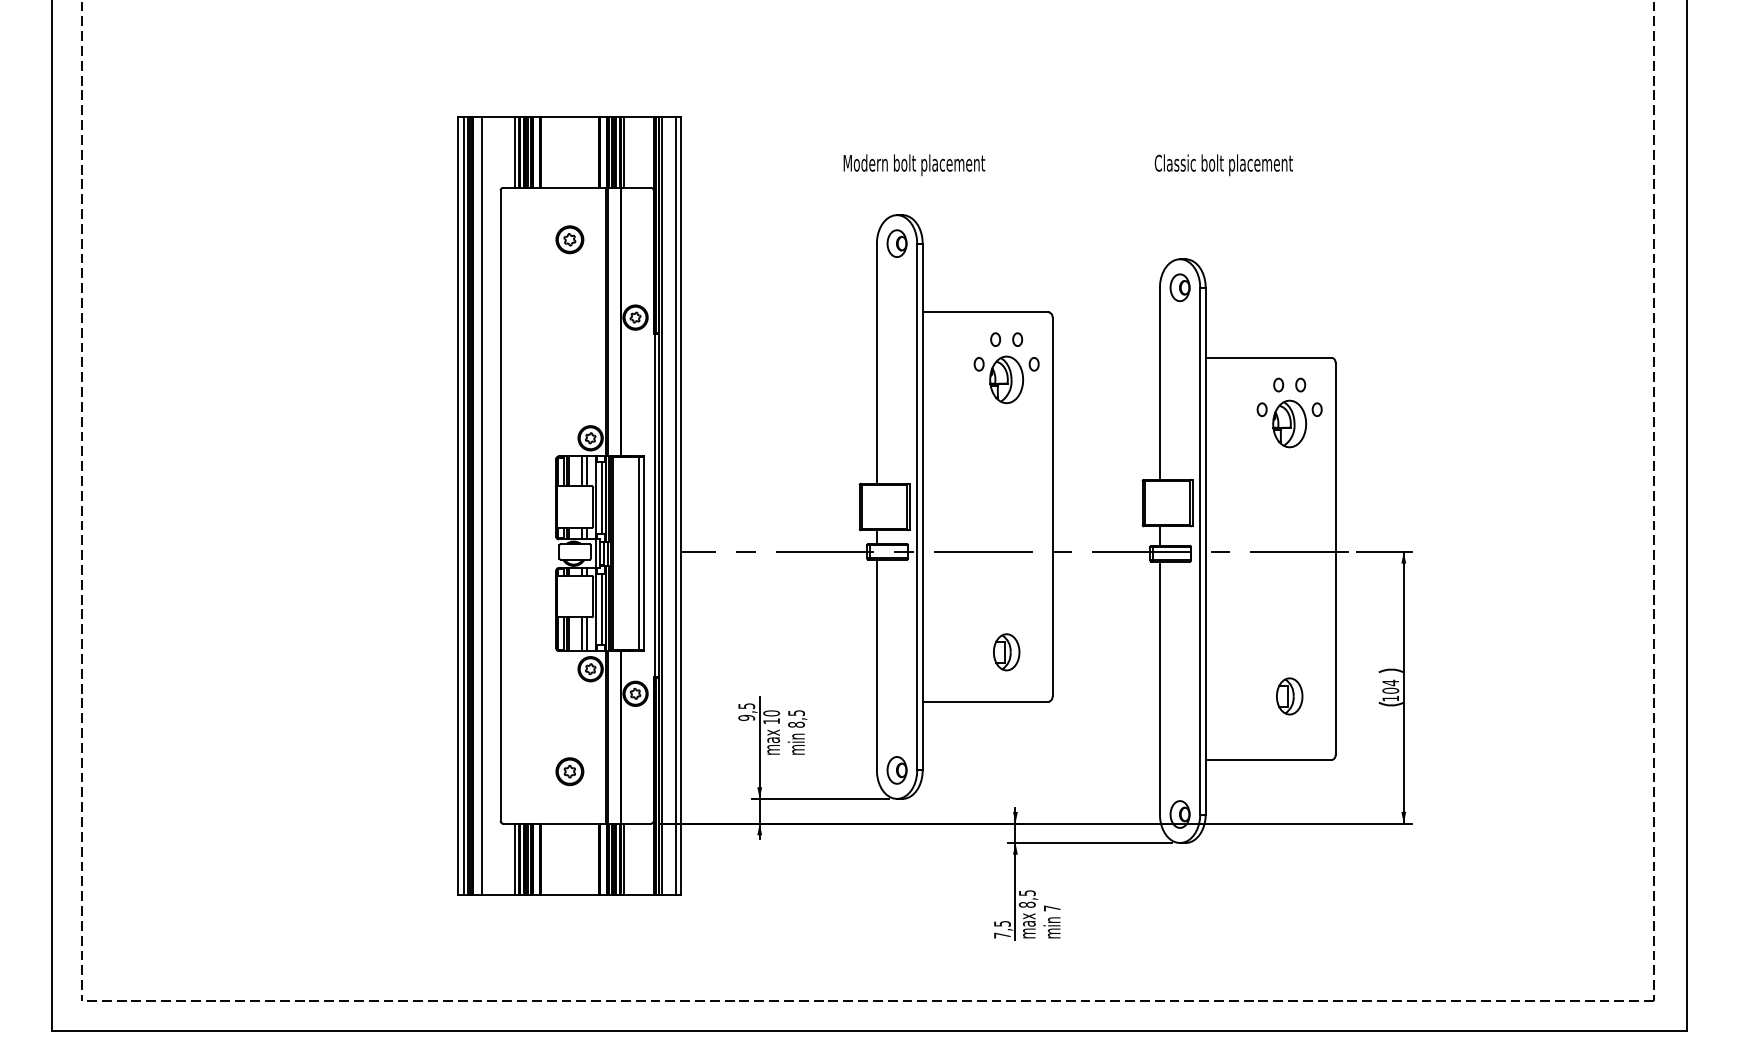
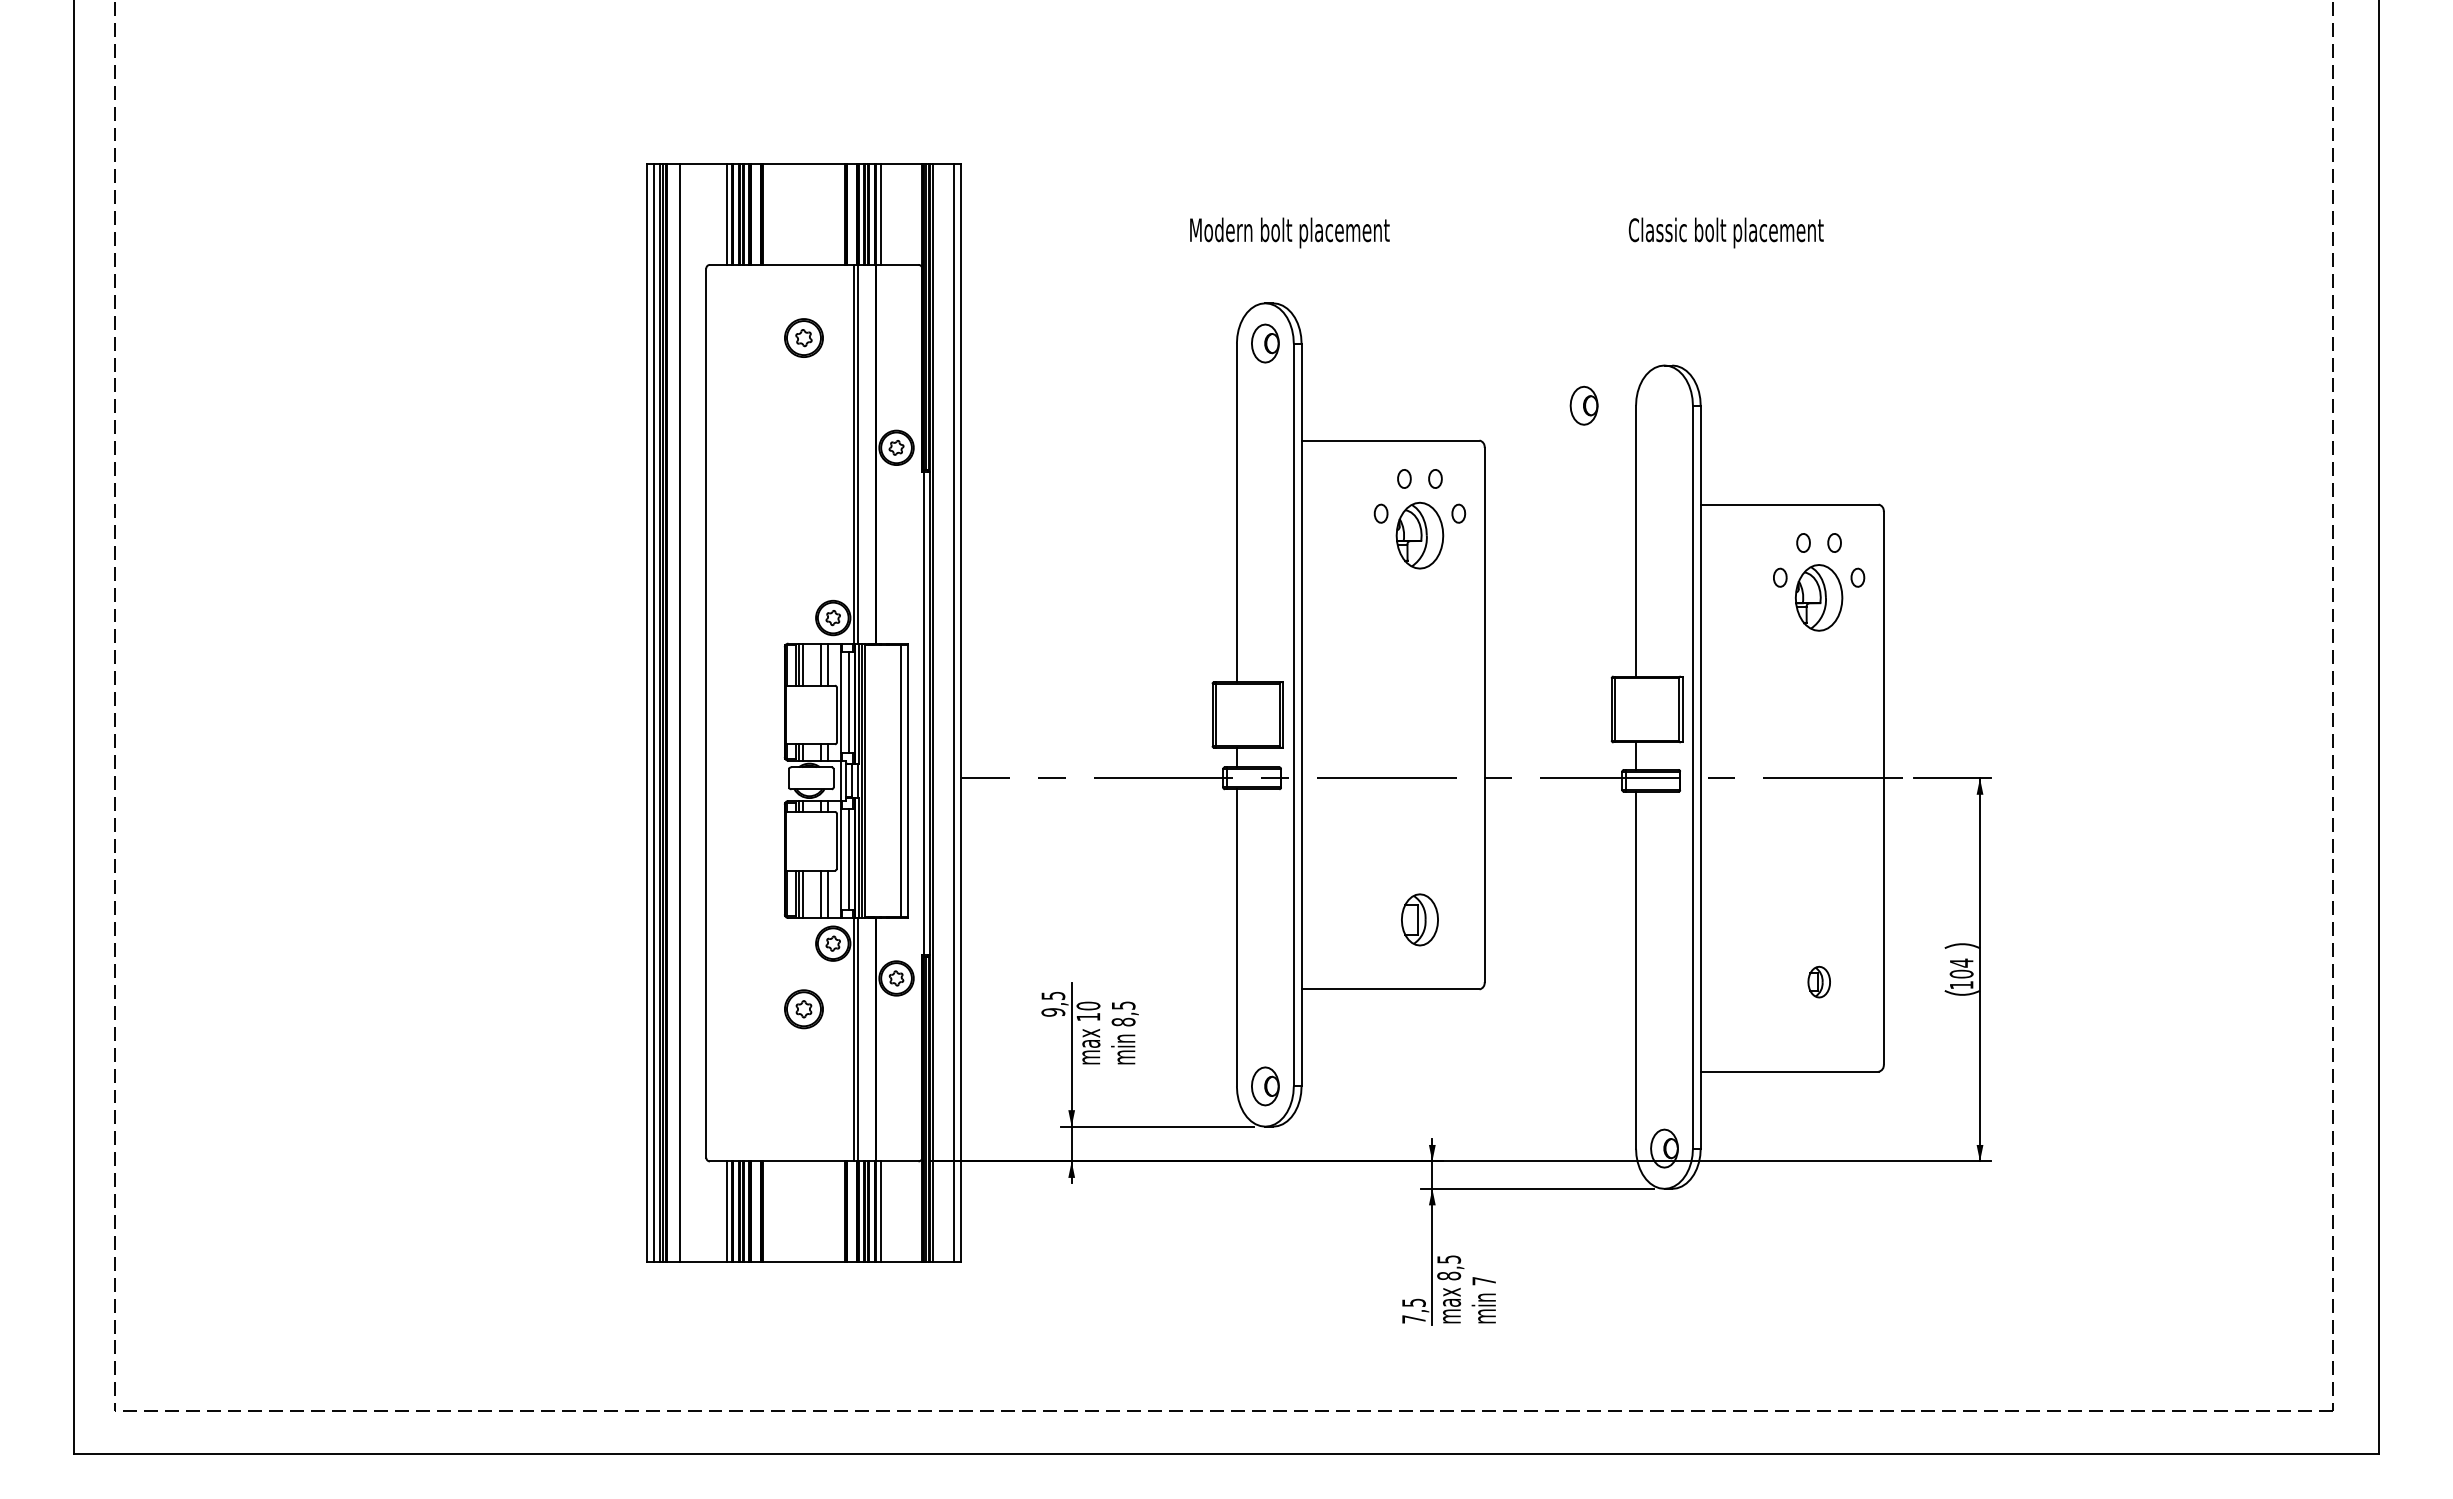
part: (1179, 287) -> (1583, 405), moved
part: (1289, 696) -> (1818, 982), size x0.6
part: (569, 771) -> (803, 1008), moved

